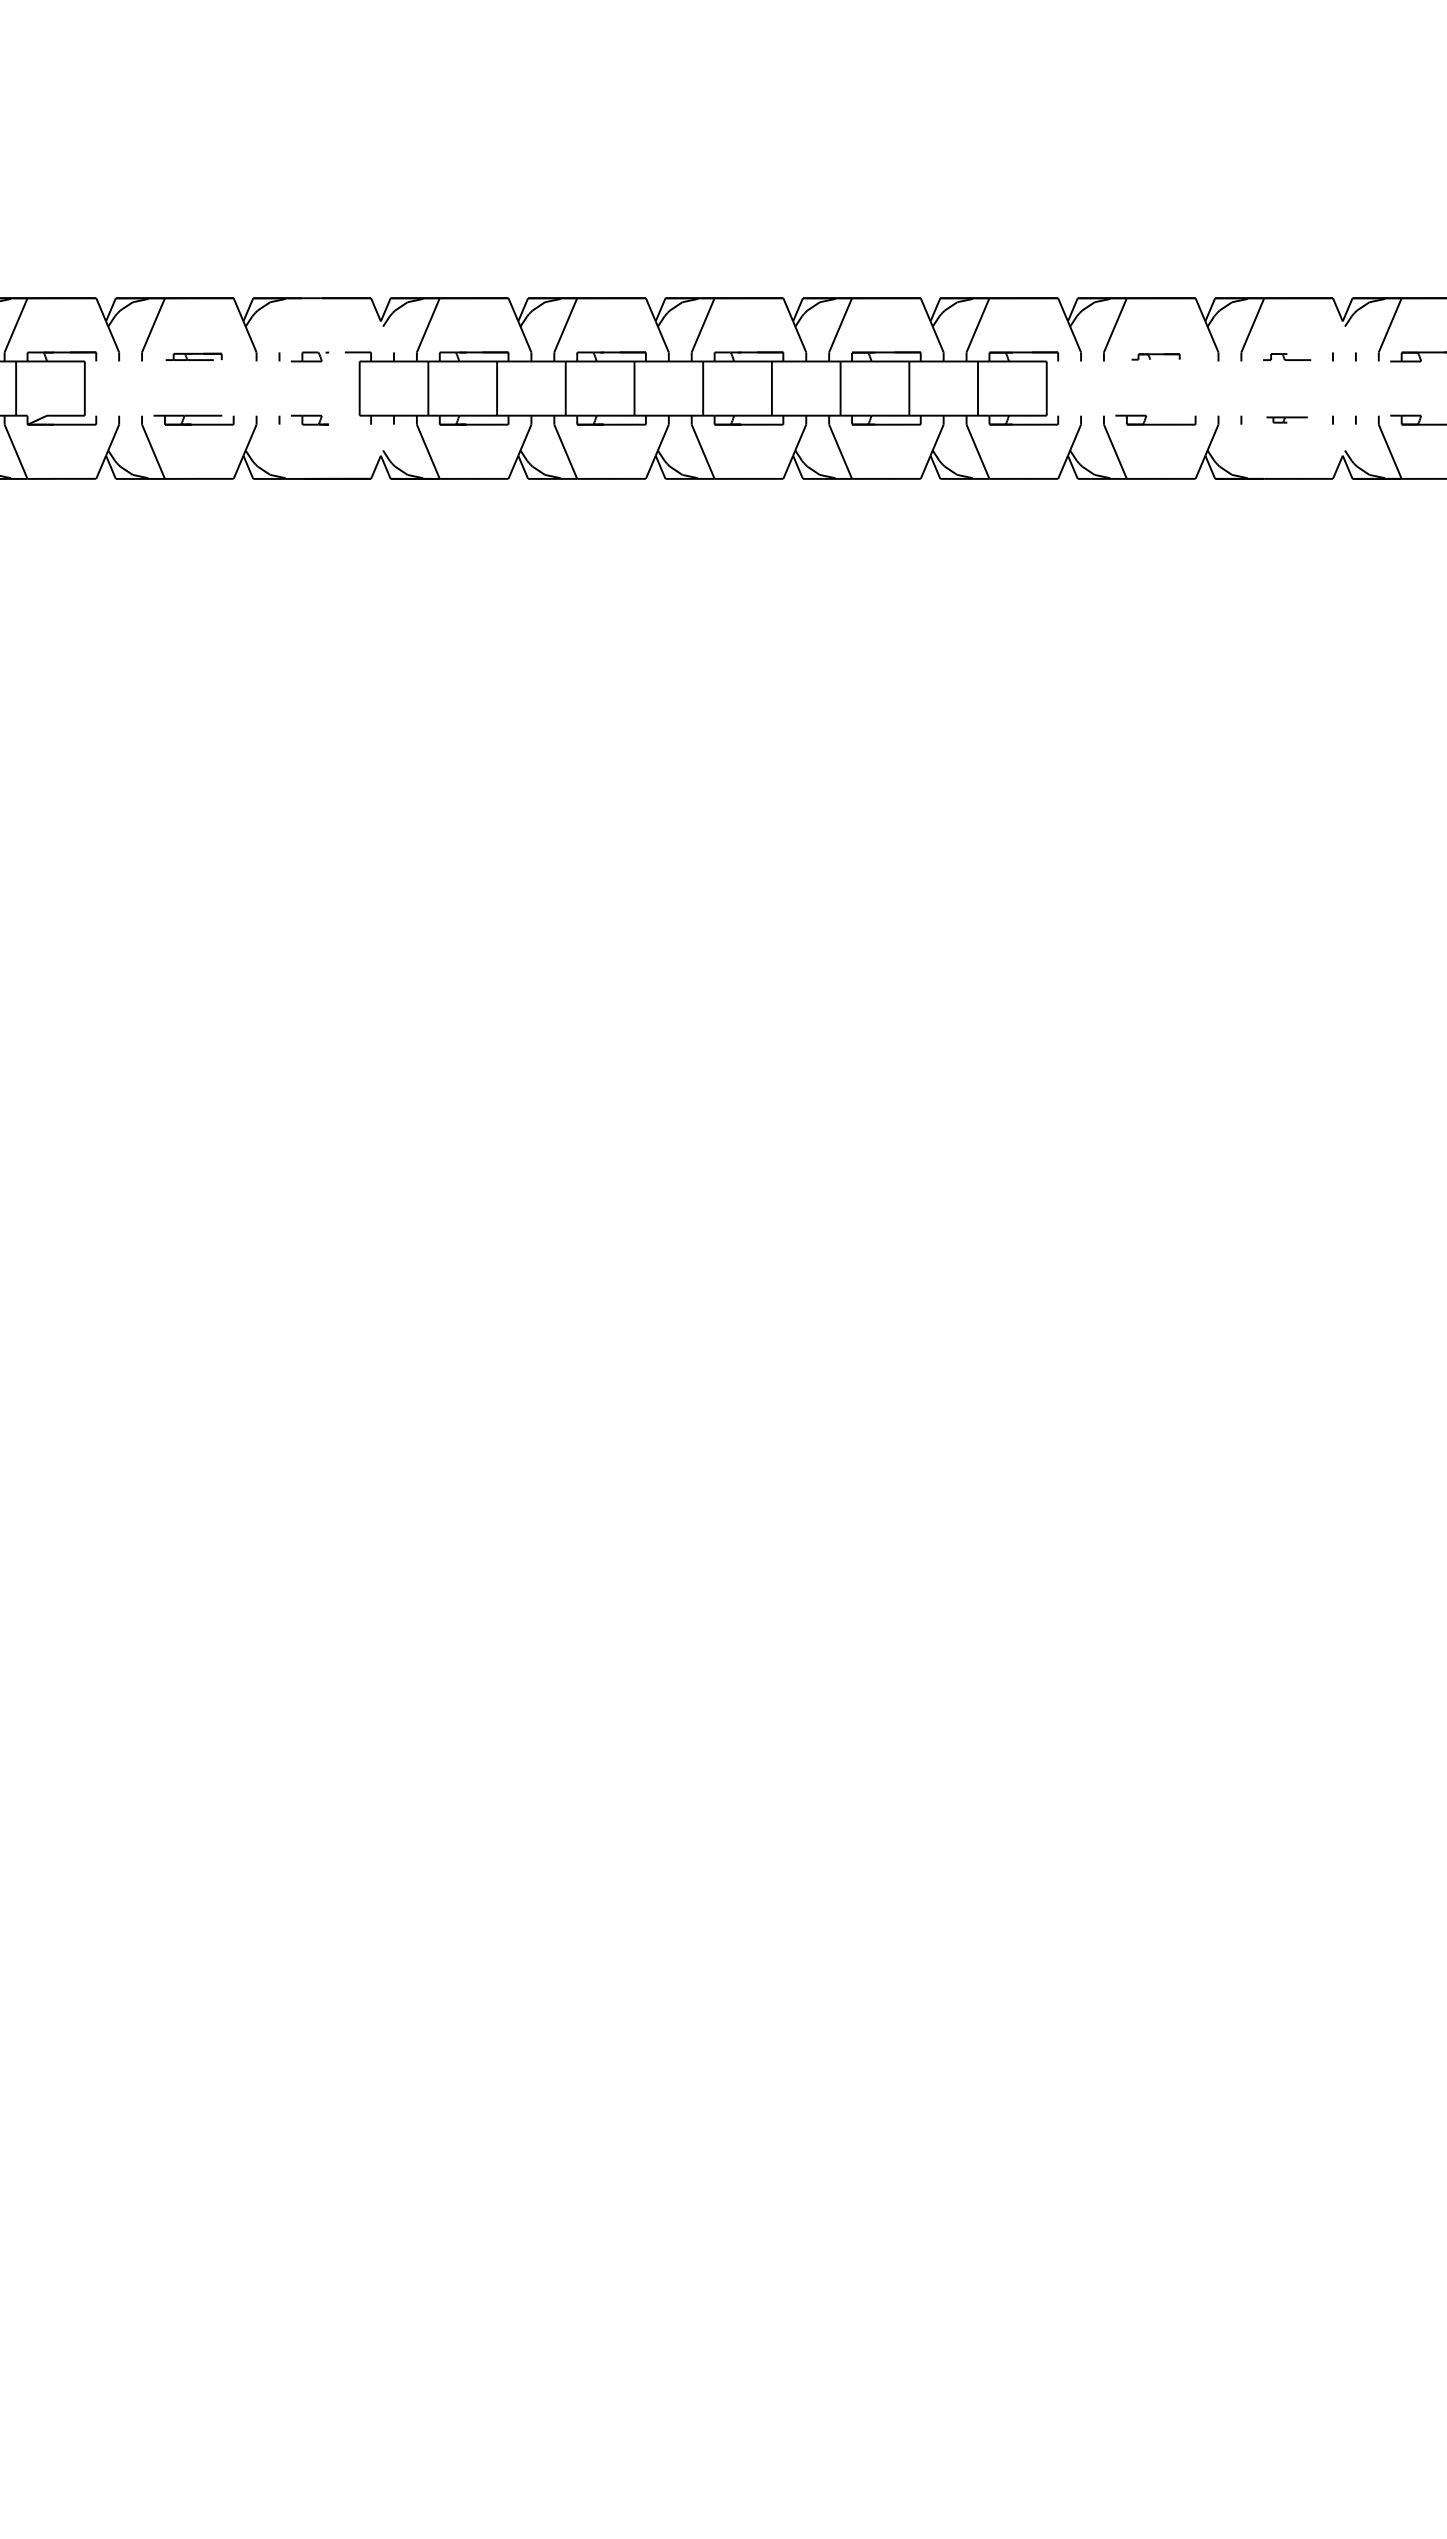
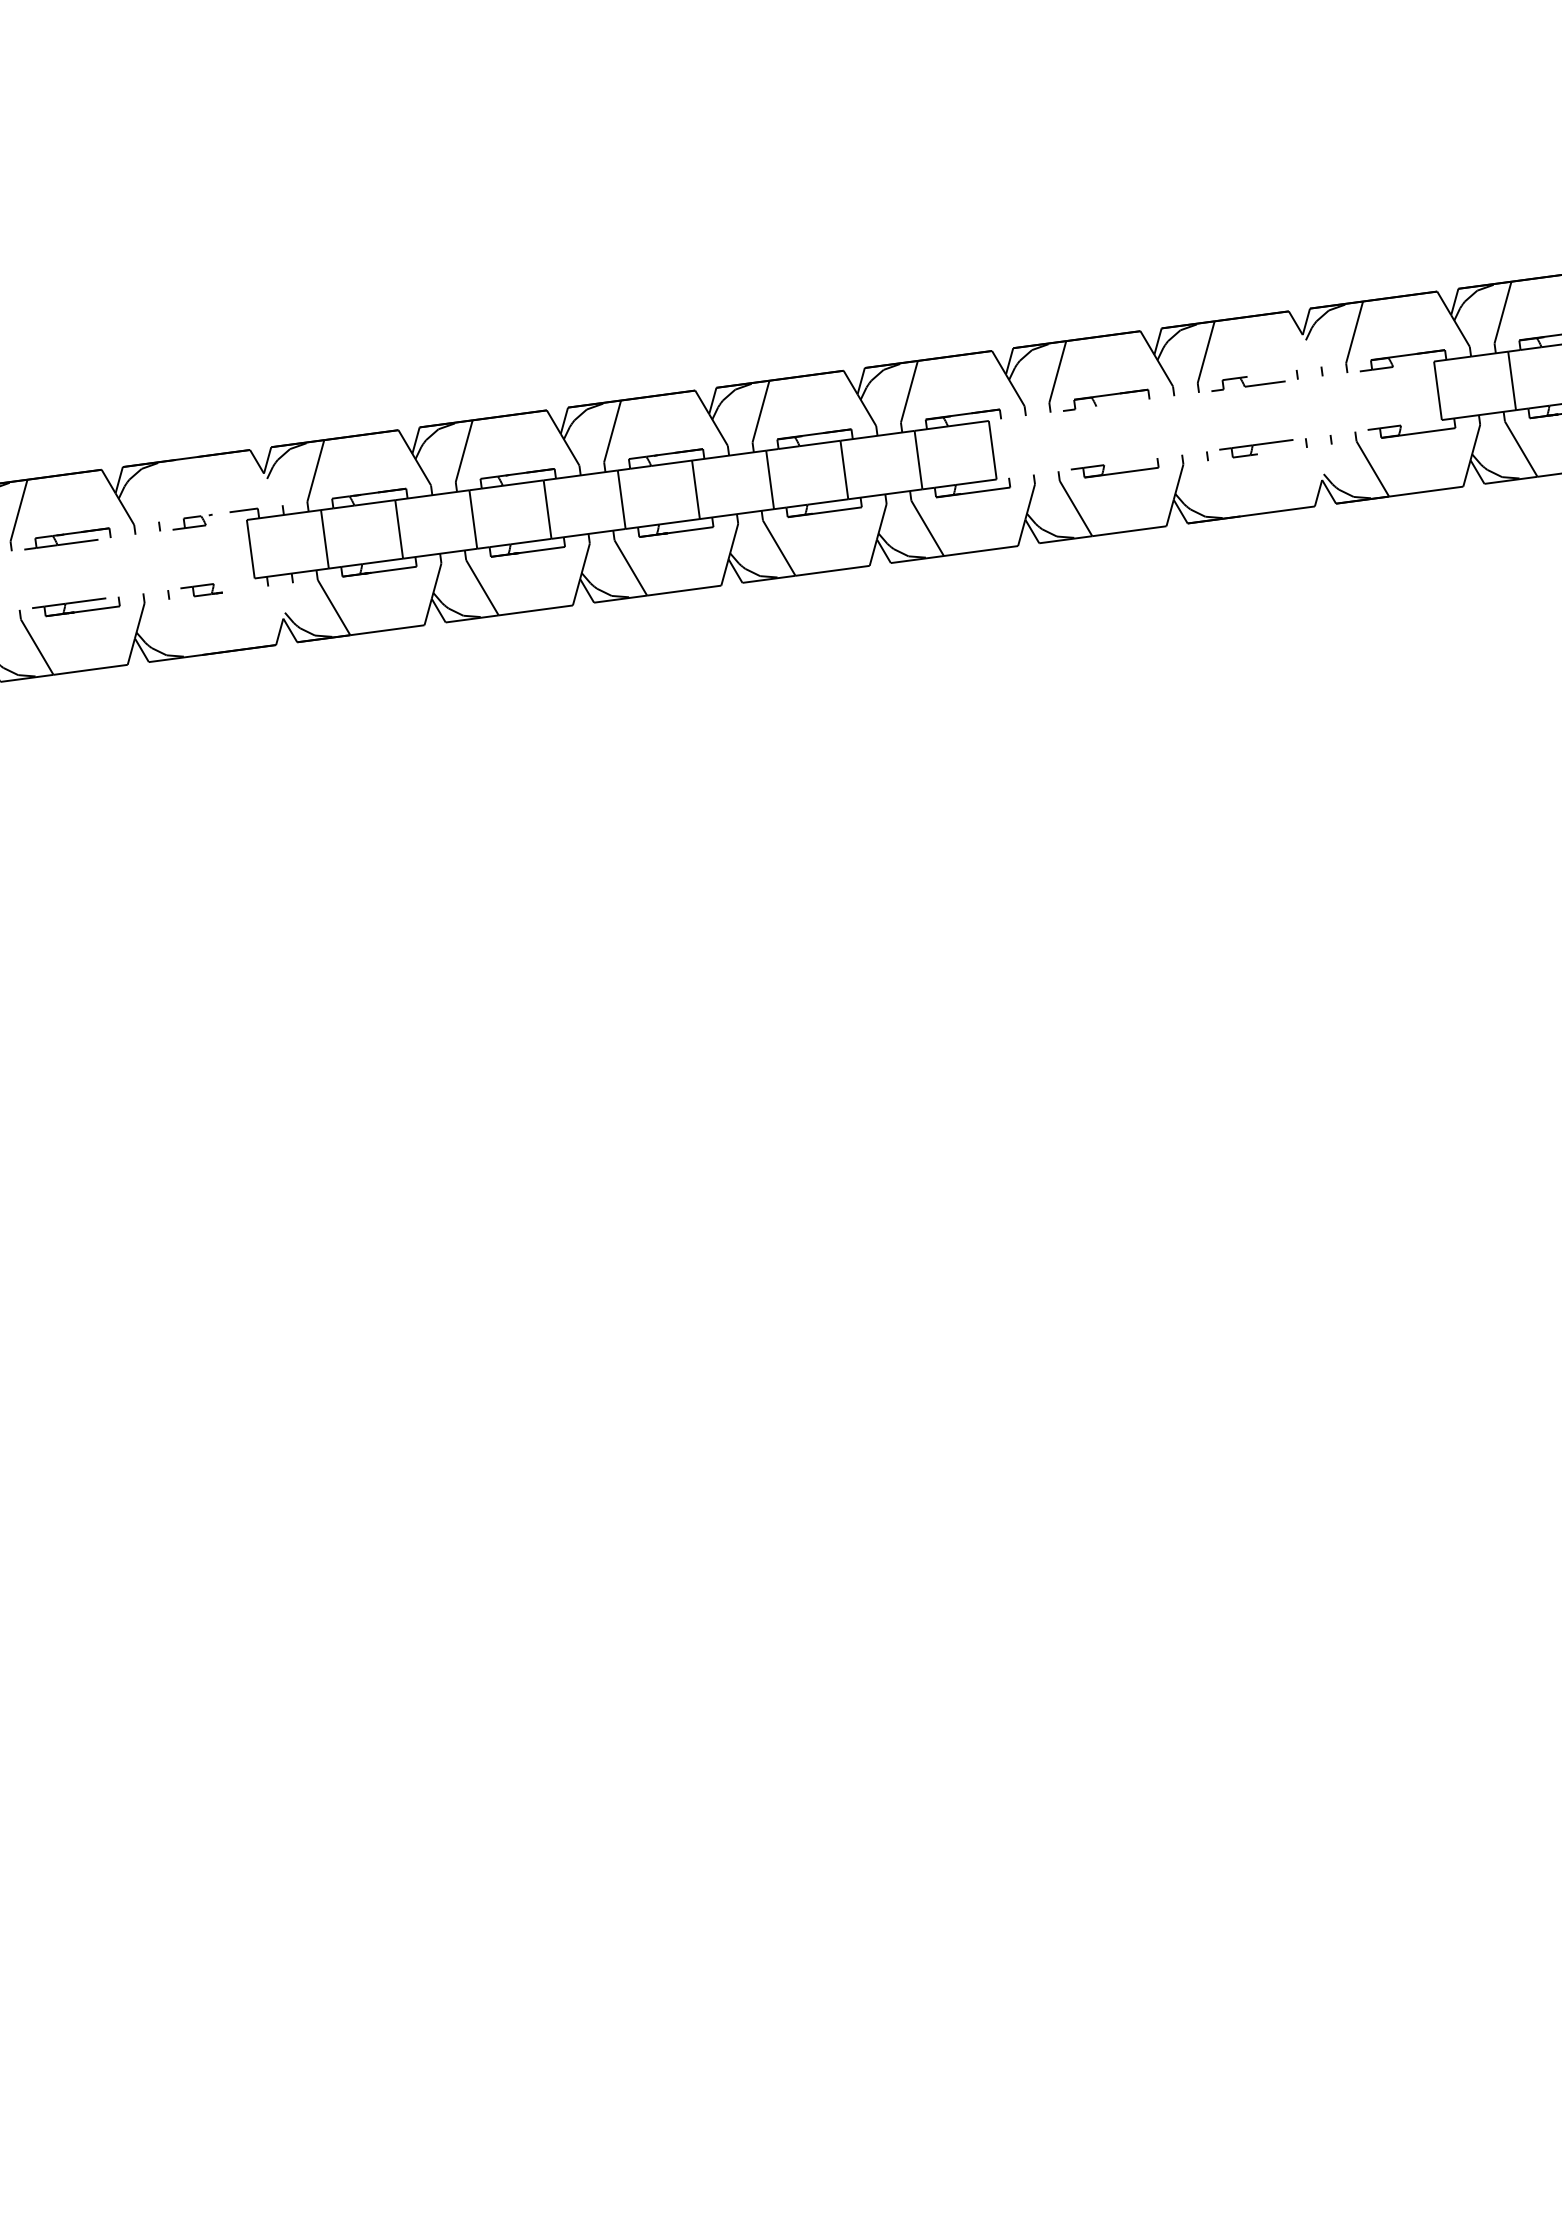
part: (193, 356) -> (66, 538), size x1.43
part: (1155, 356) -> (1105, 399), size x1.67
part: (1286, 356) -> (1247, 381), size x1.43
part: (1286, 419) -> (1256, 449), size x1.67

